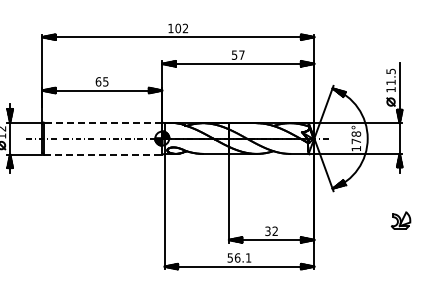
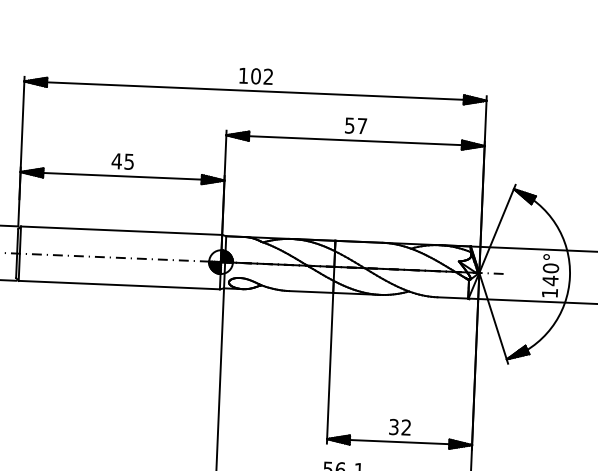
text: (98, 81) -> (116, 160), 65 -> 45
line: (102, 122) -> (120, 230), dashed -> solid
text: (355, 137) -> (549, 274), 178° -> 140°
line: (103, 154) -> (120, 284), dashed -> solid

